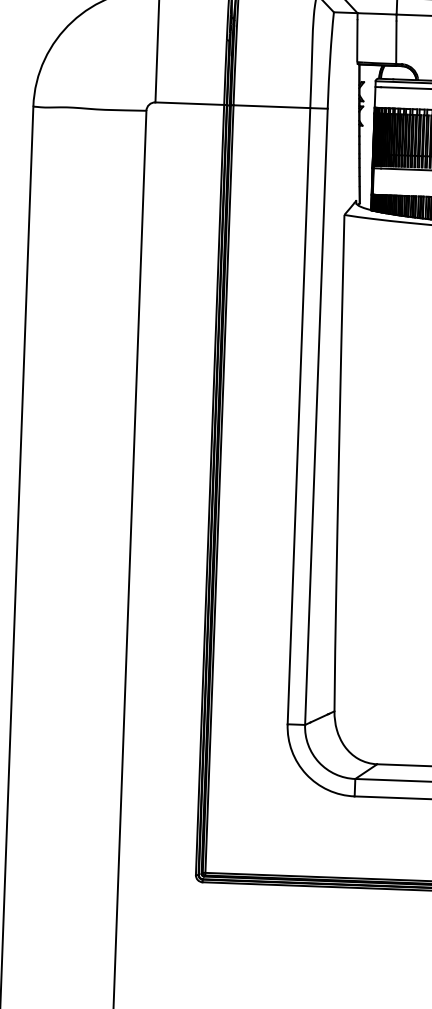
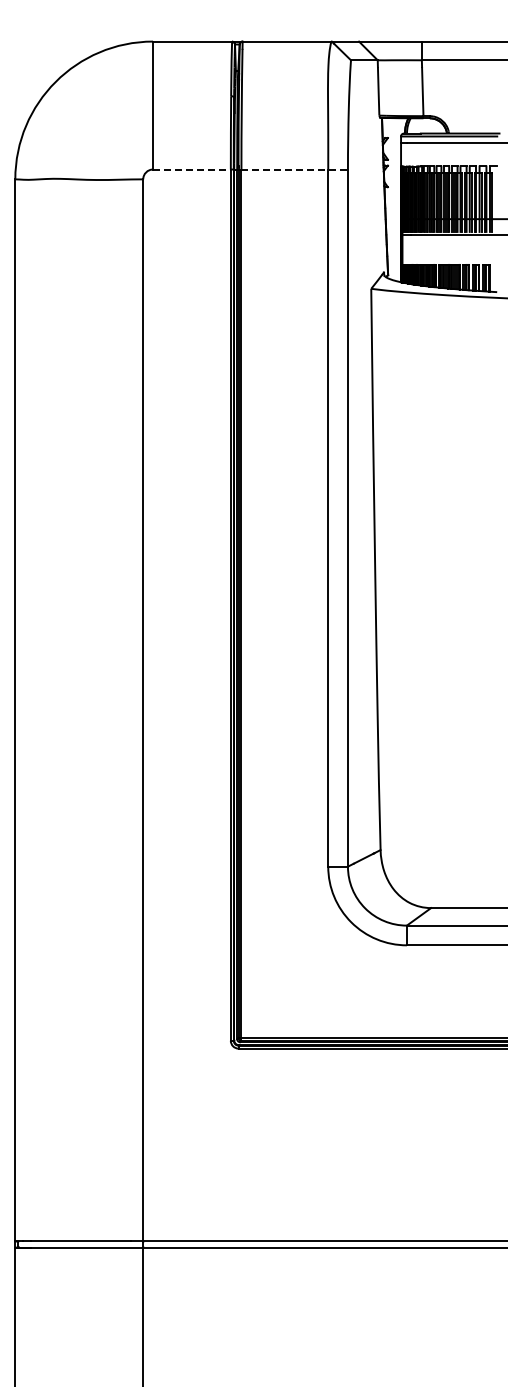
line: (189, 103) -> (191, 169), solid -> dashed
line: (281, 107) -> (295, 169), solid -> dashed

